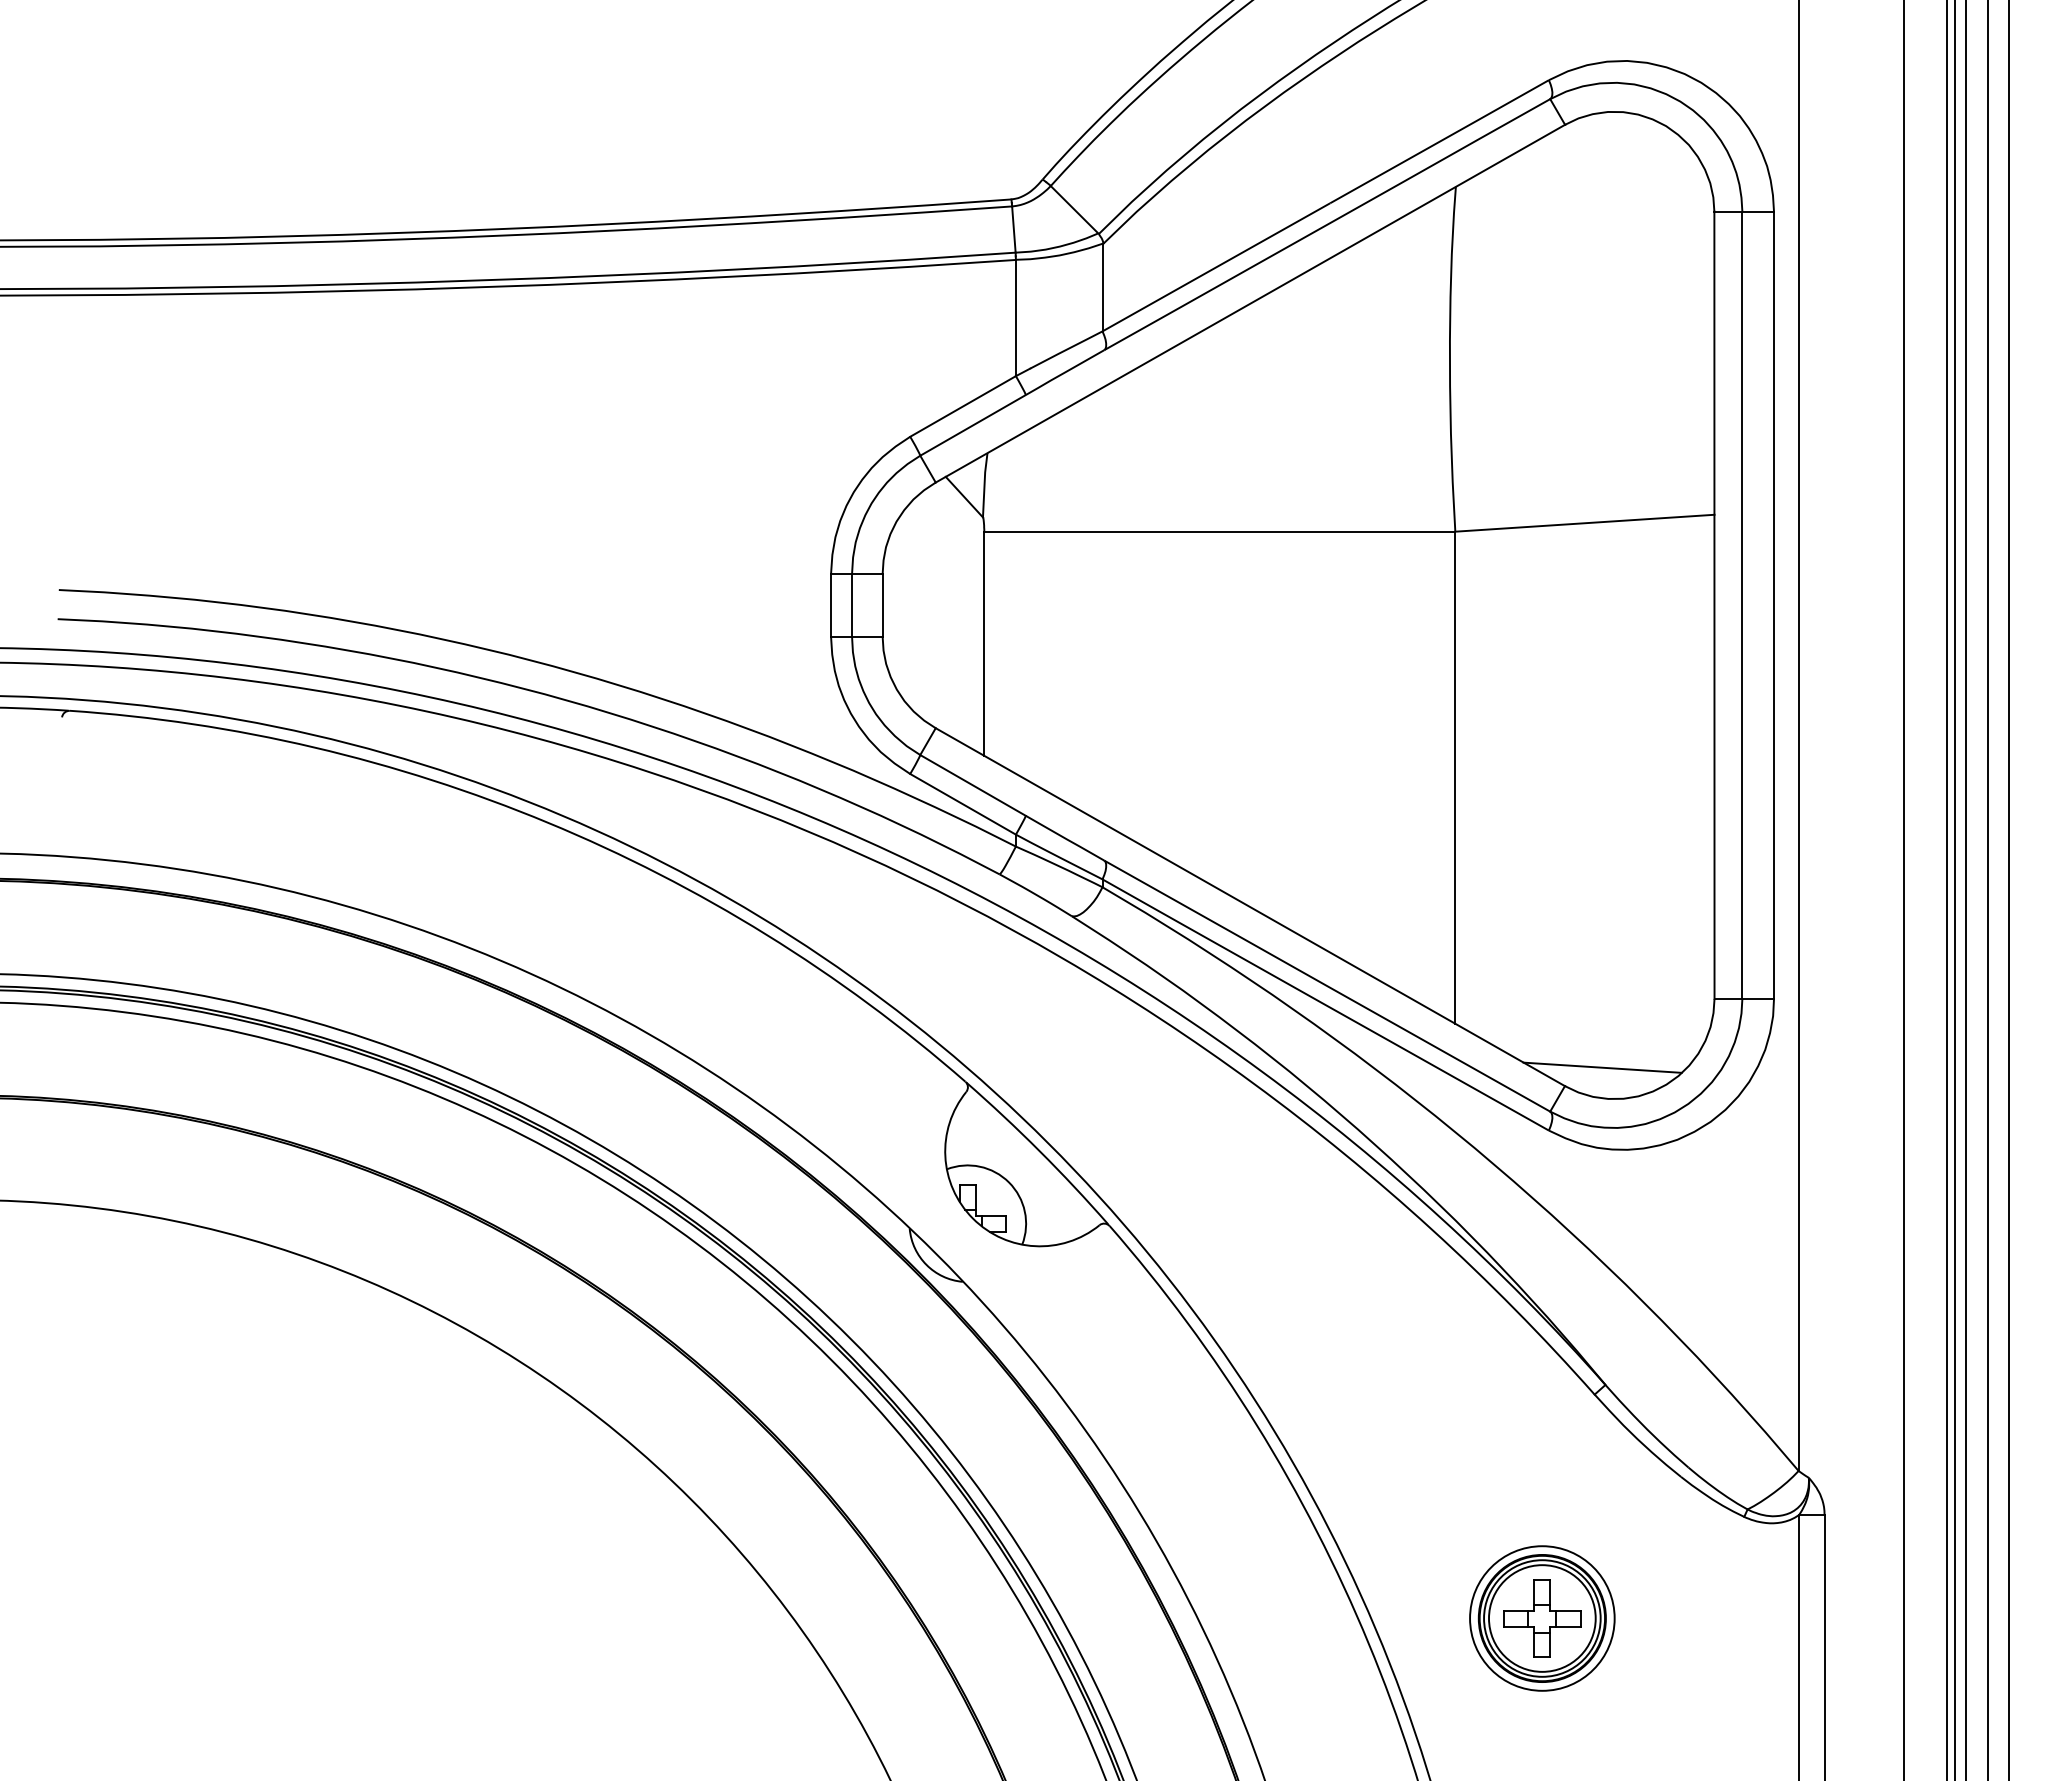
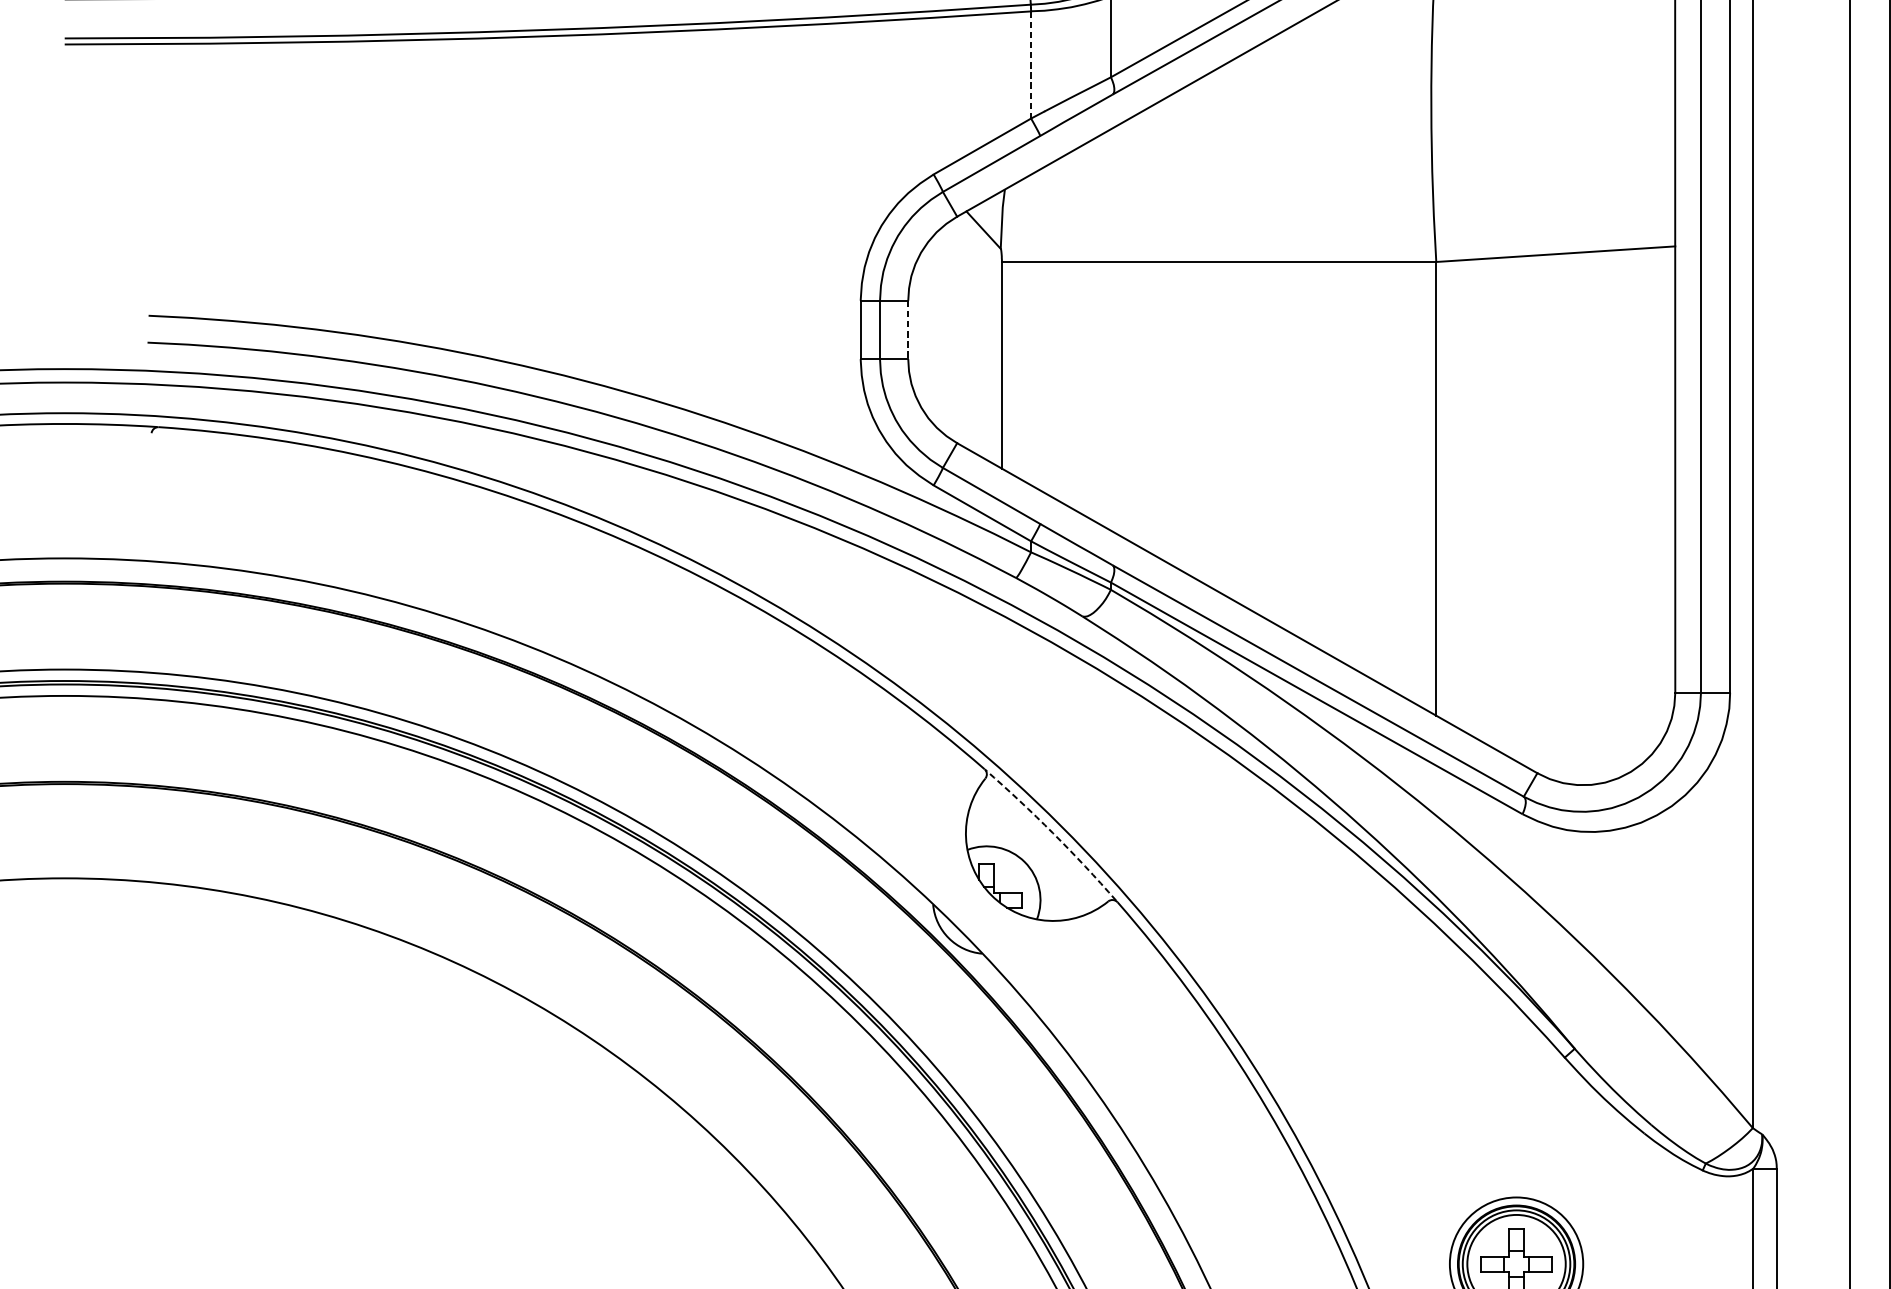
line: (1015, 318) -> (1030, 65), solid -> dashed
line: (882, 605) -> (908, 330), solid -> dashed
line: (1602, 1067) -> (1572, 756), removed
arc: (1039, 1151) -> (1052, 833), solid -> dashed

